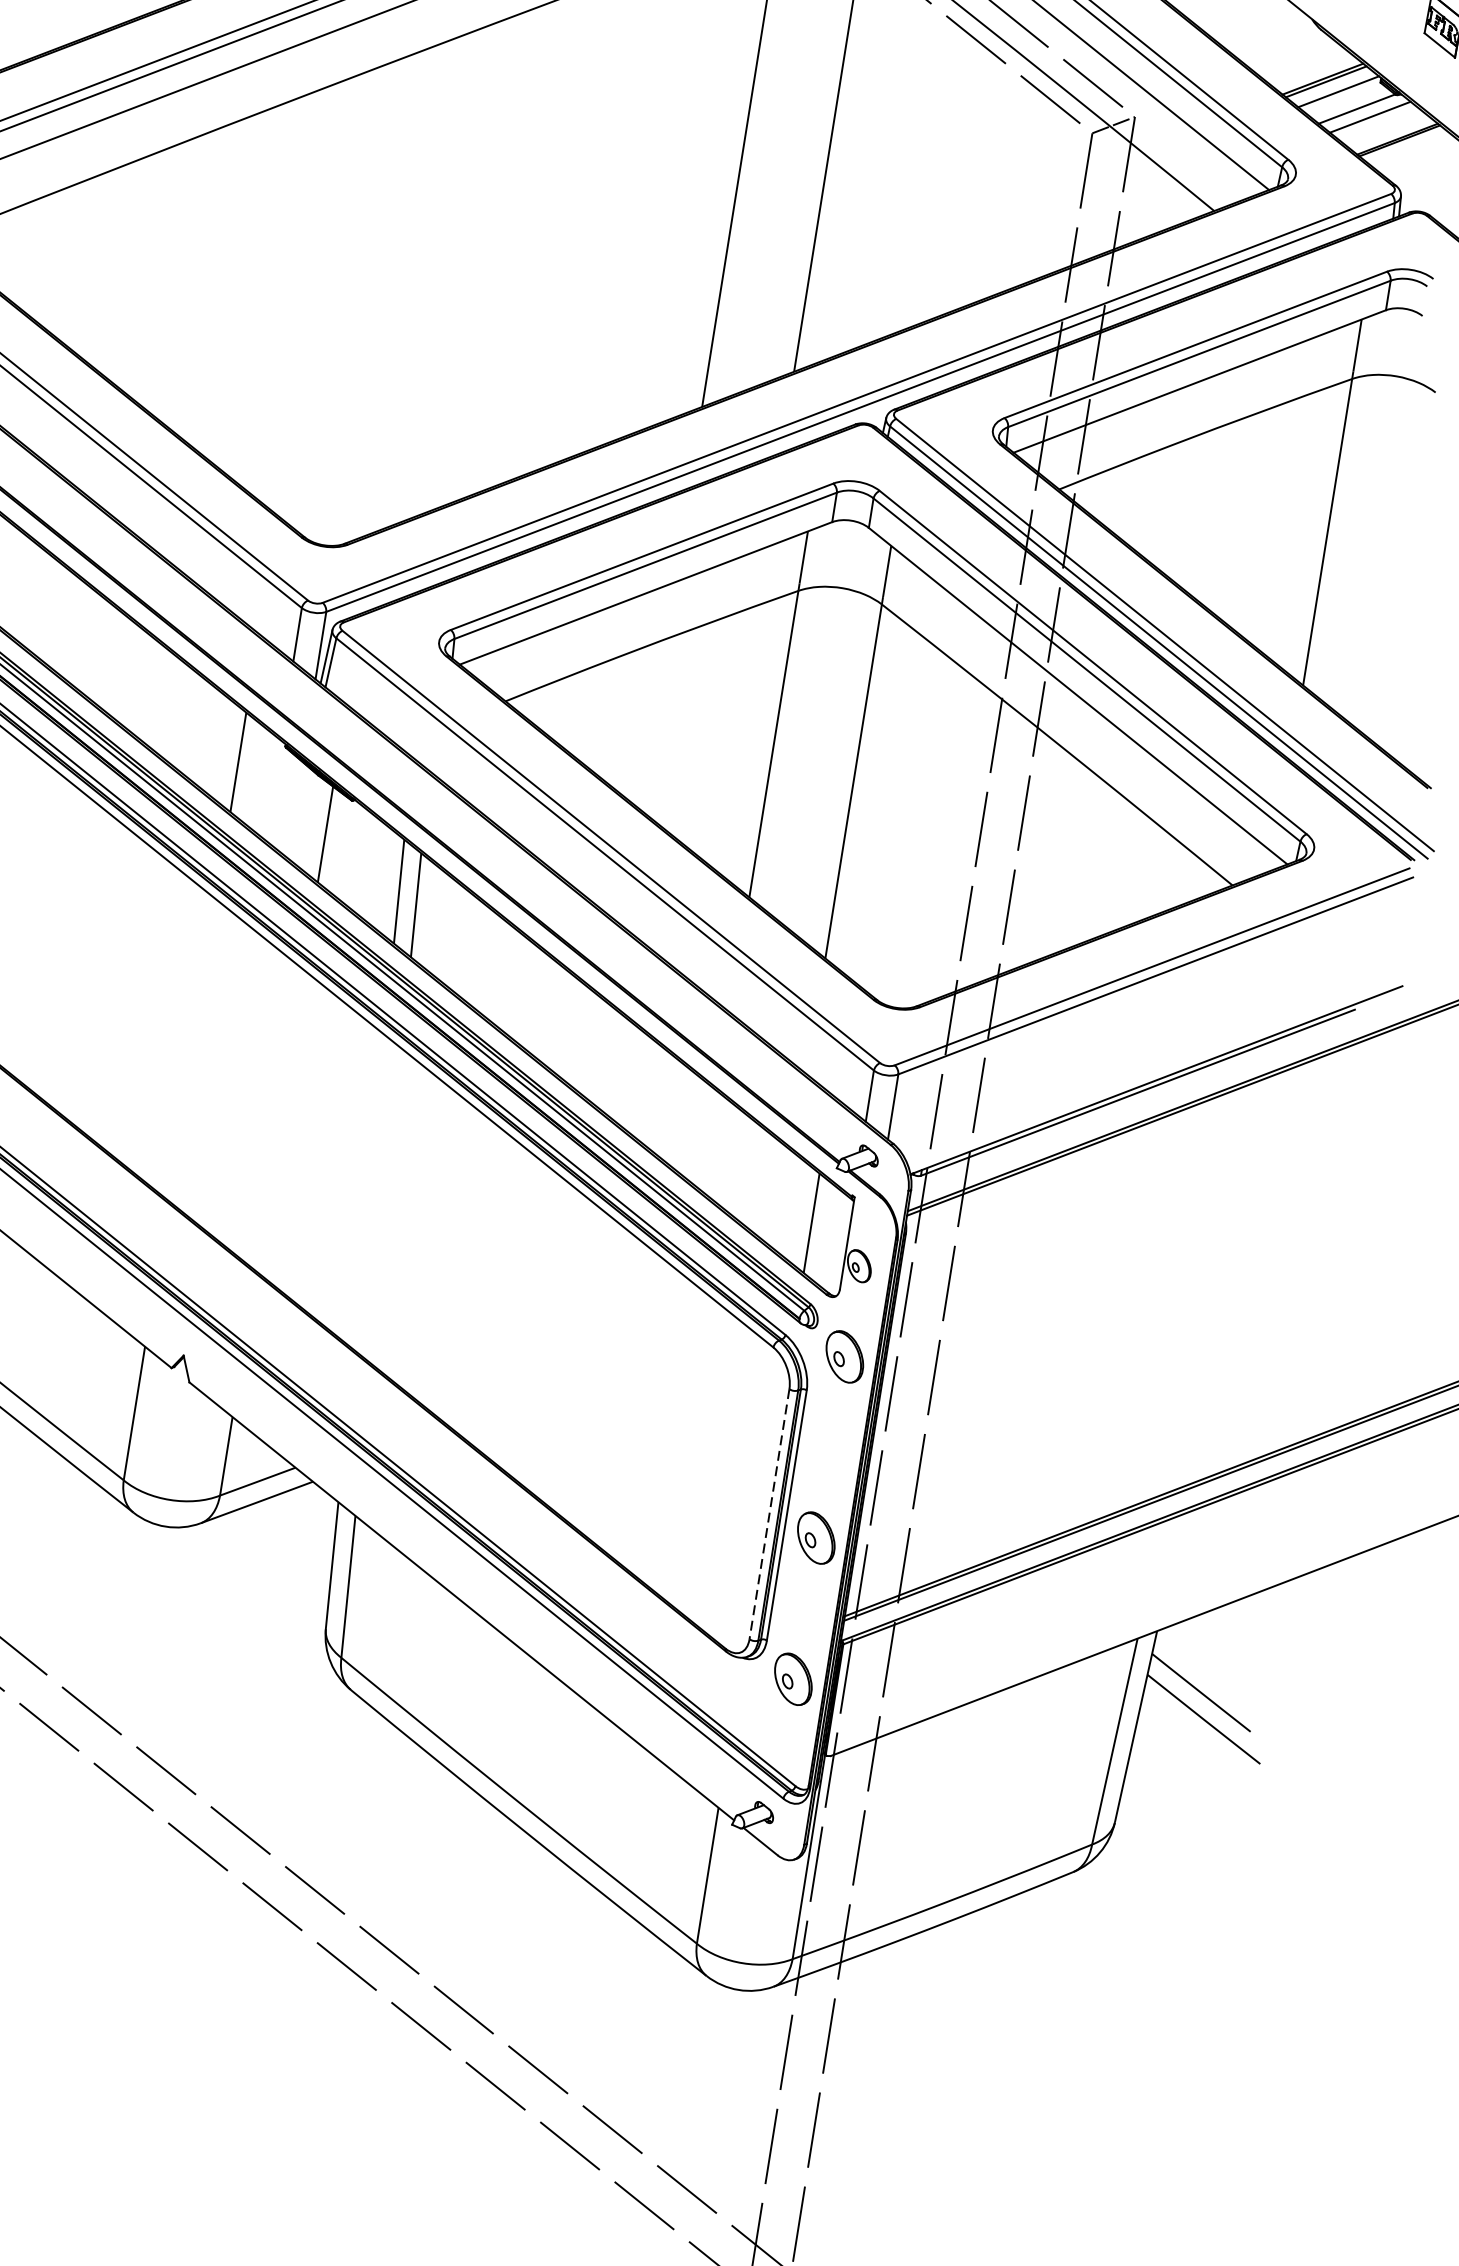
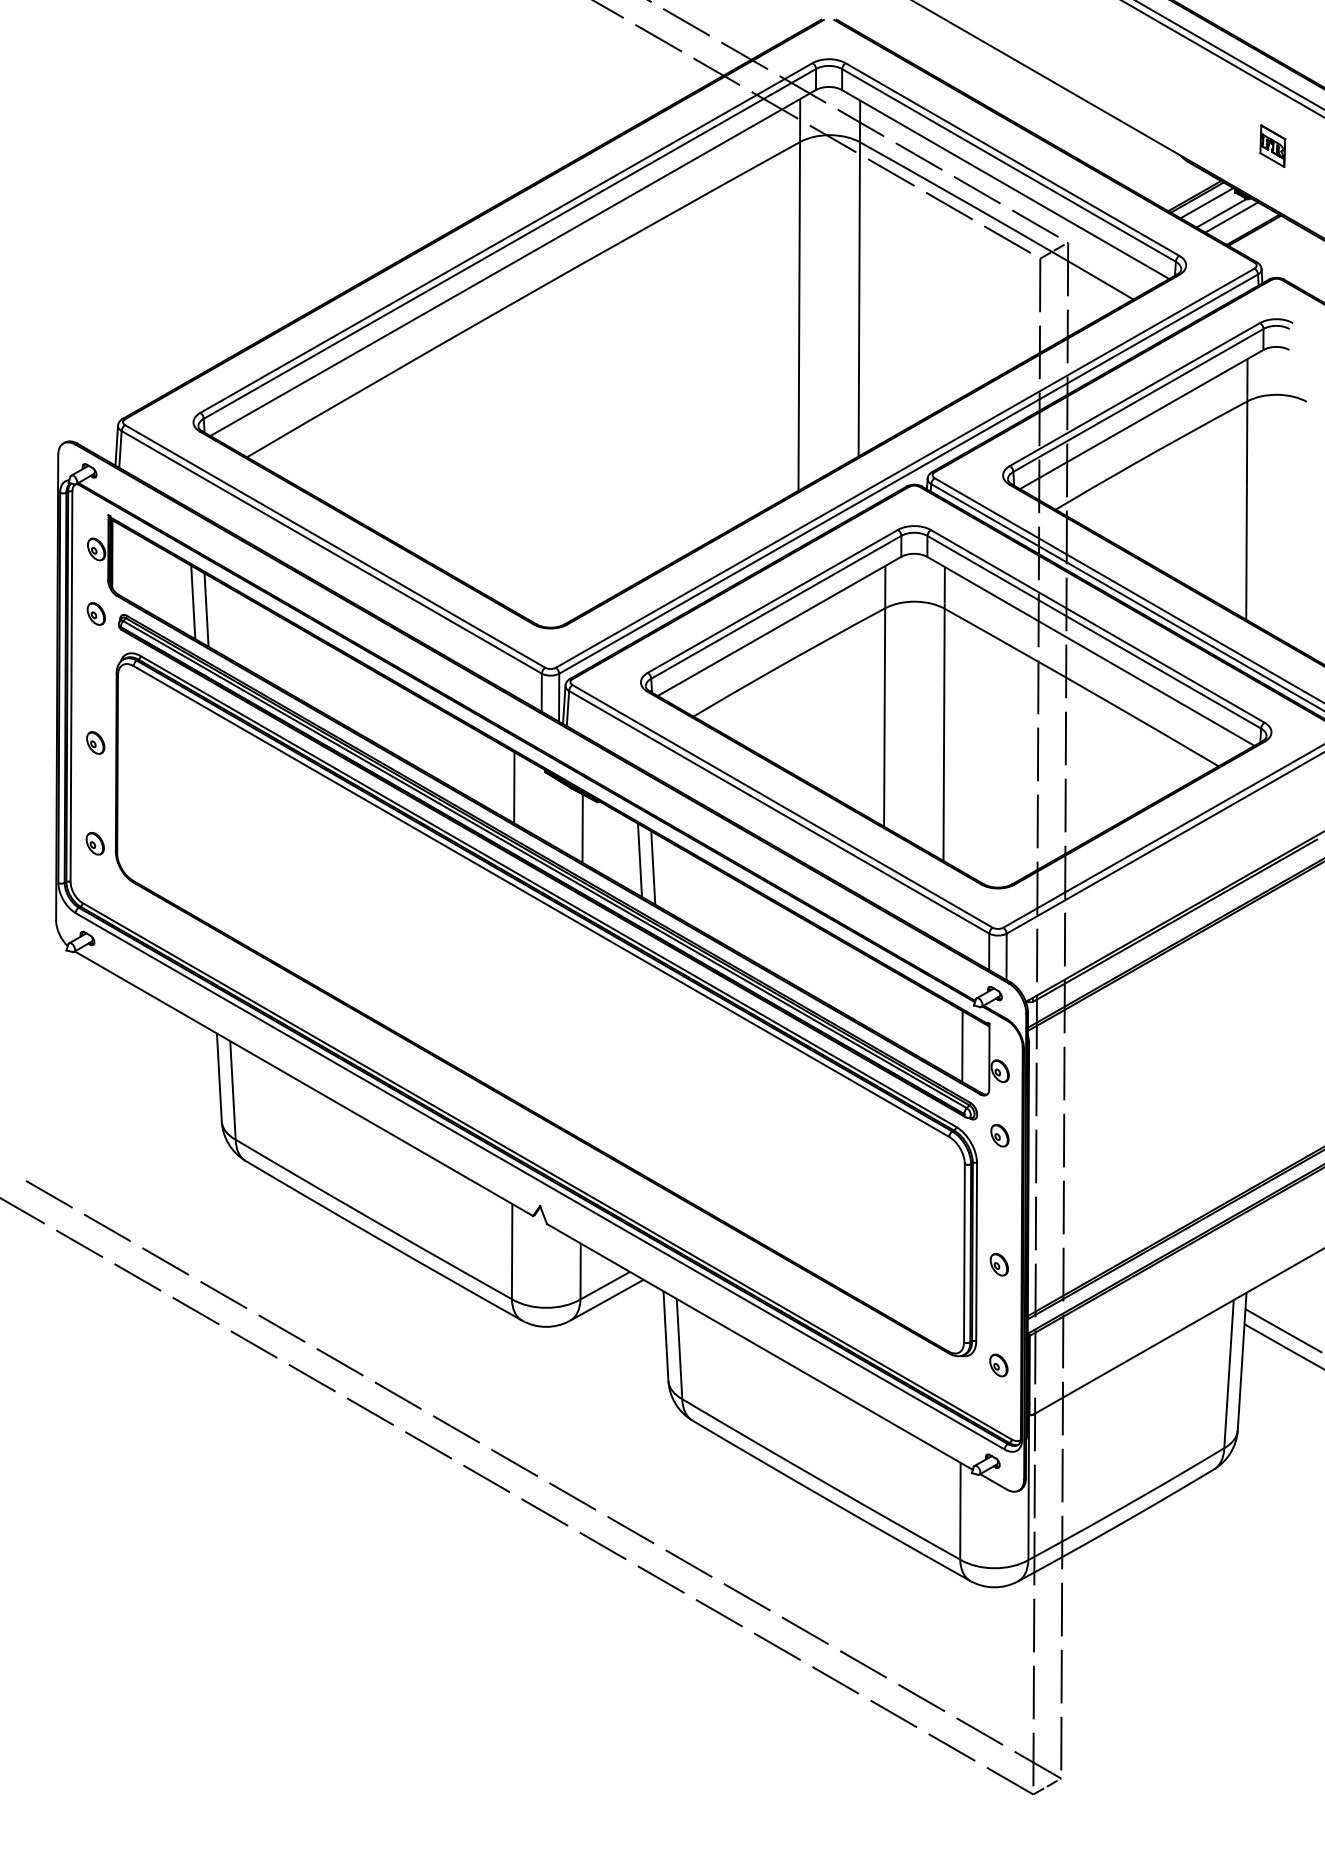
part: (844, 1356) -> (999, 1135), size x0.62
line: (769, 1514) -> (964, 1253), dashed -> solid
part: (814, 1537) -> (998, 1264), size x0.62
part: (792, 1679) -> (998, 1365), size x0.62

